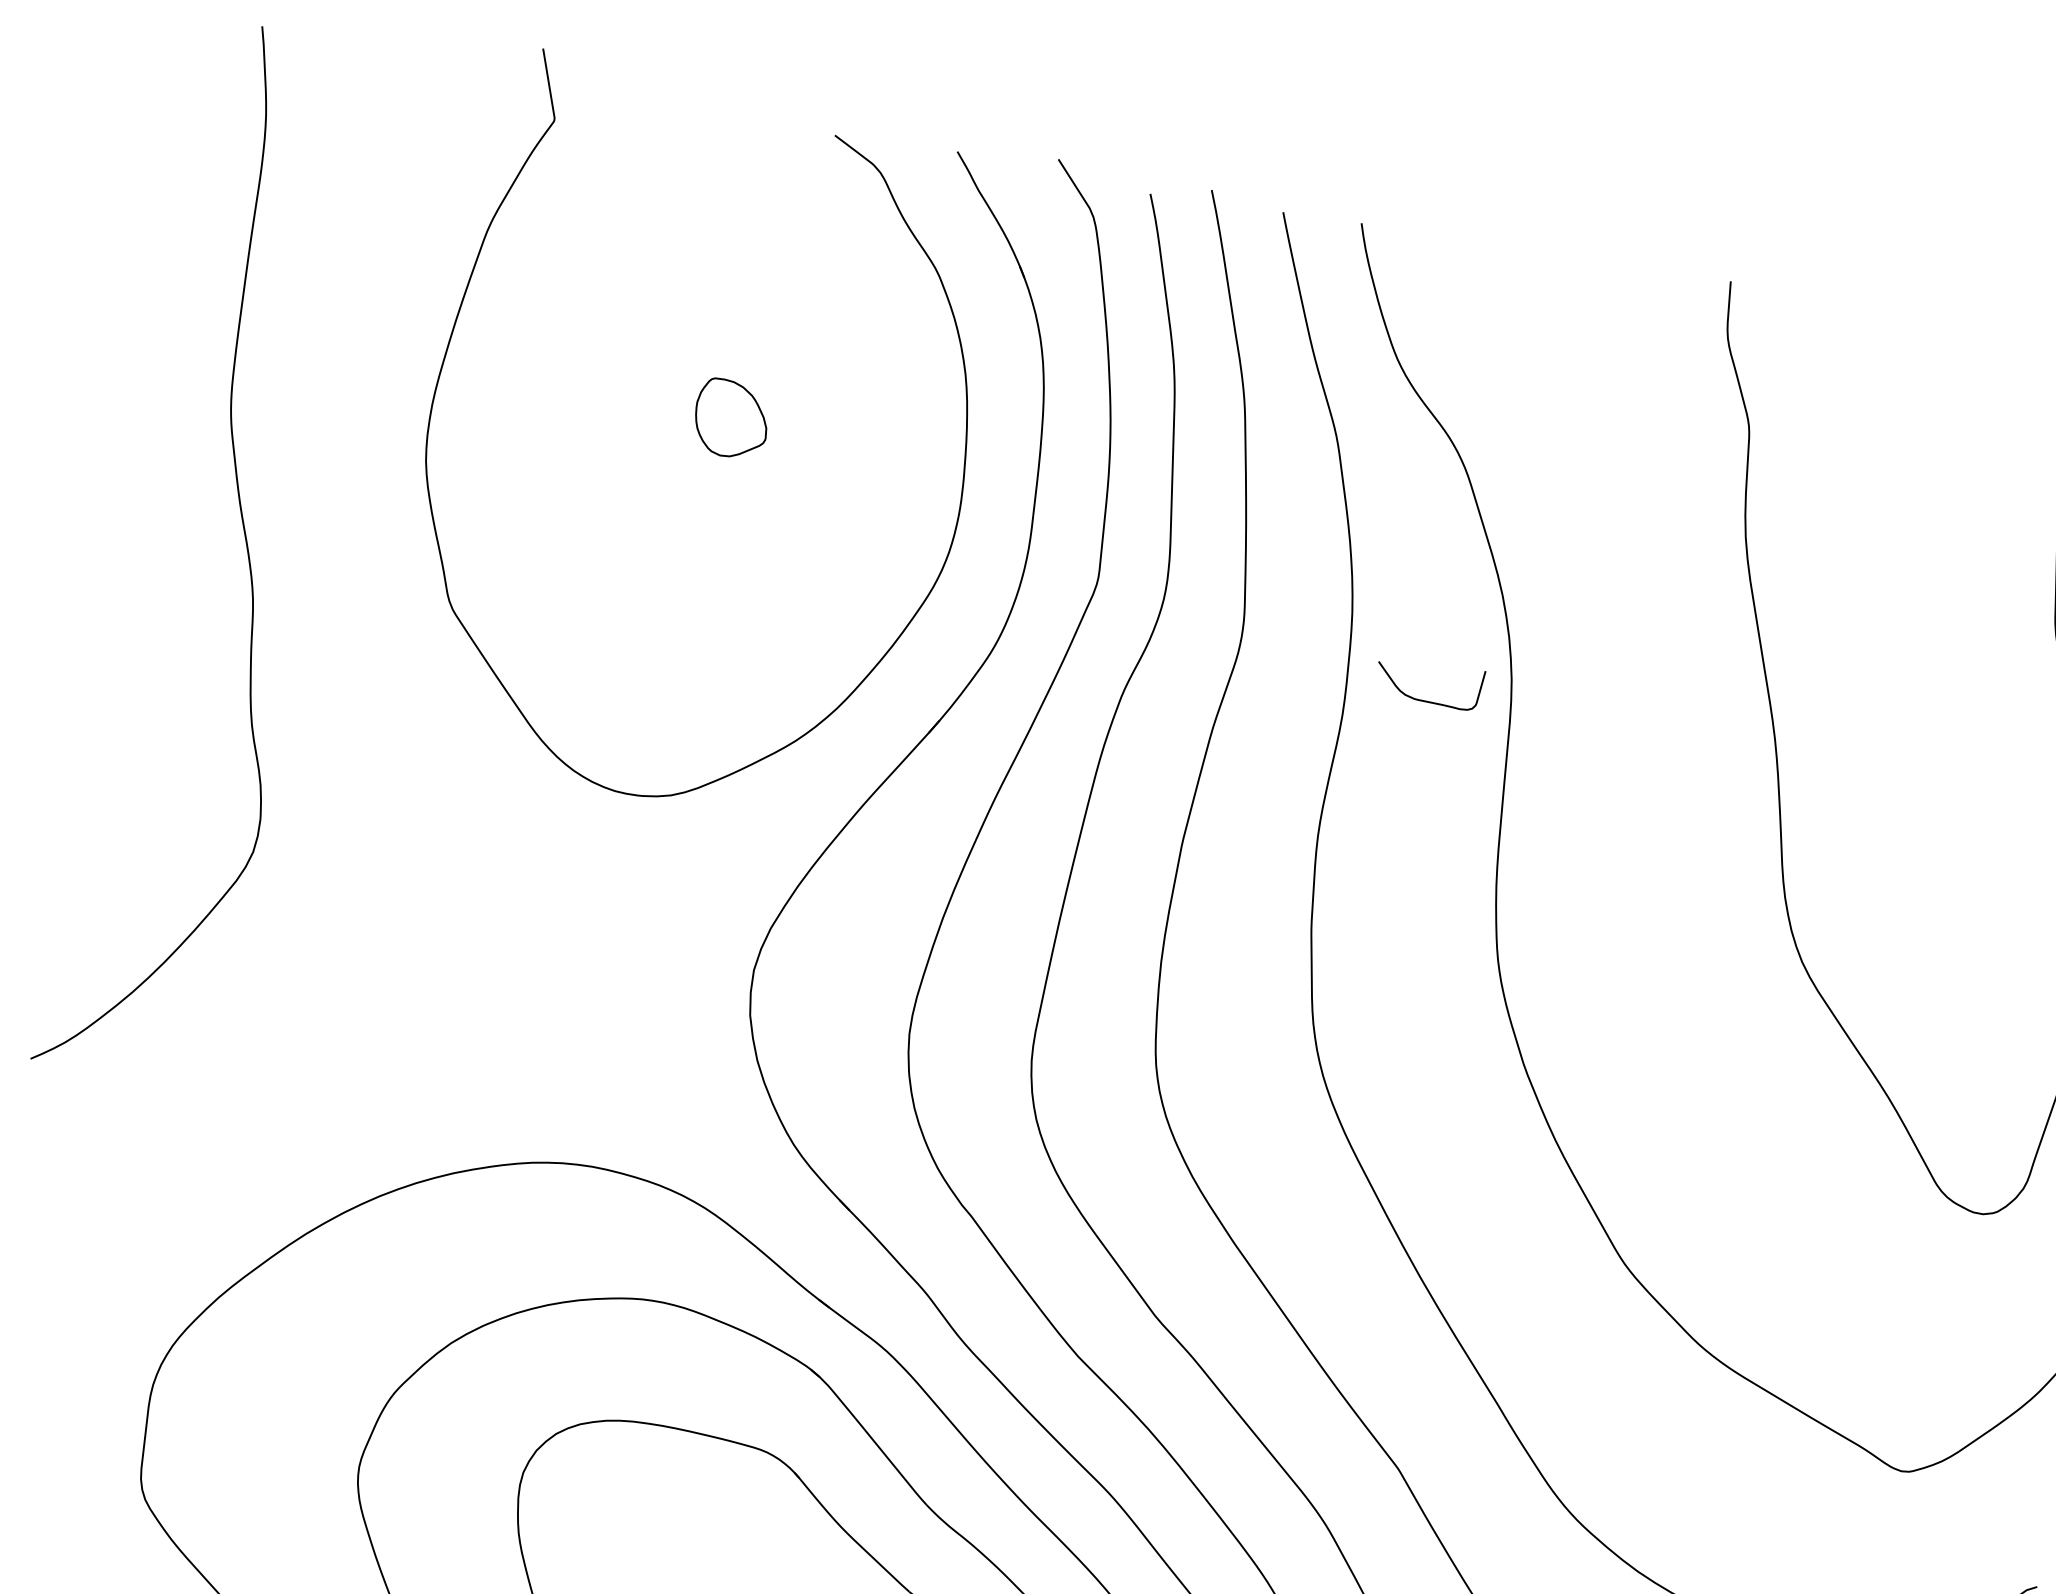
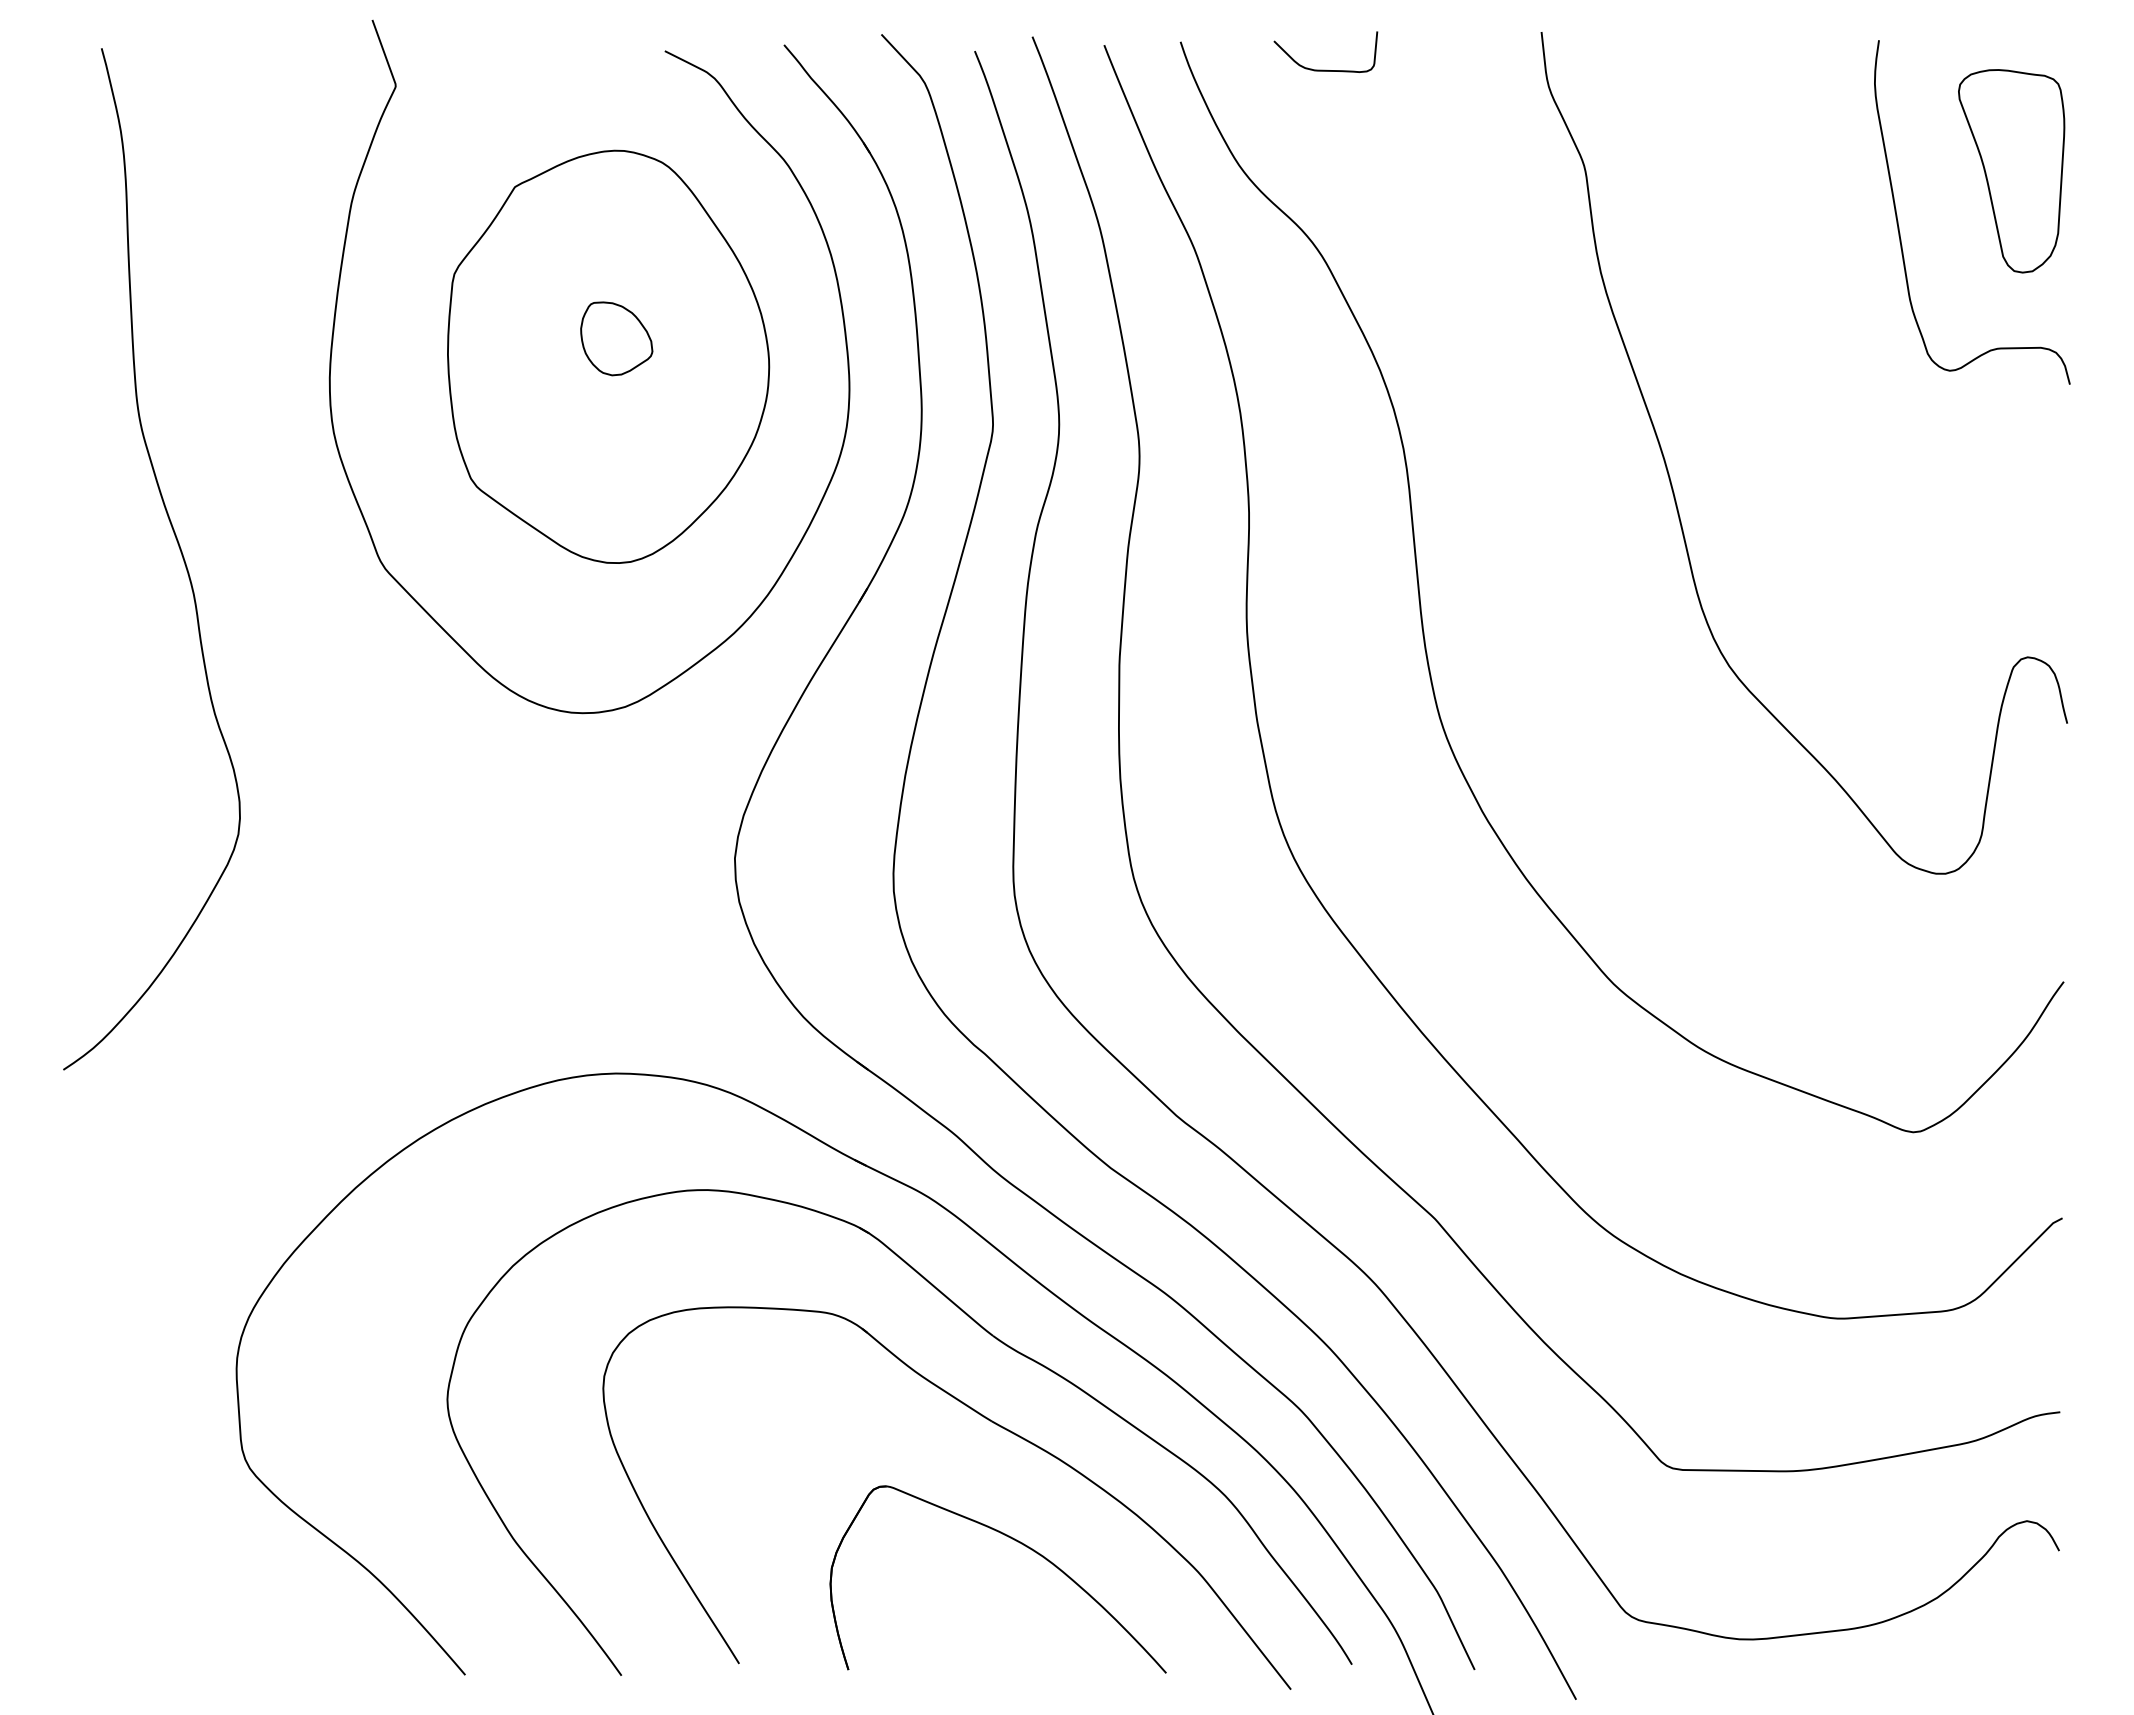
part: (719, 435) -> (608, 356), added
curve: (1425, 700) -> (1325, 69), moved

